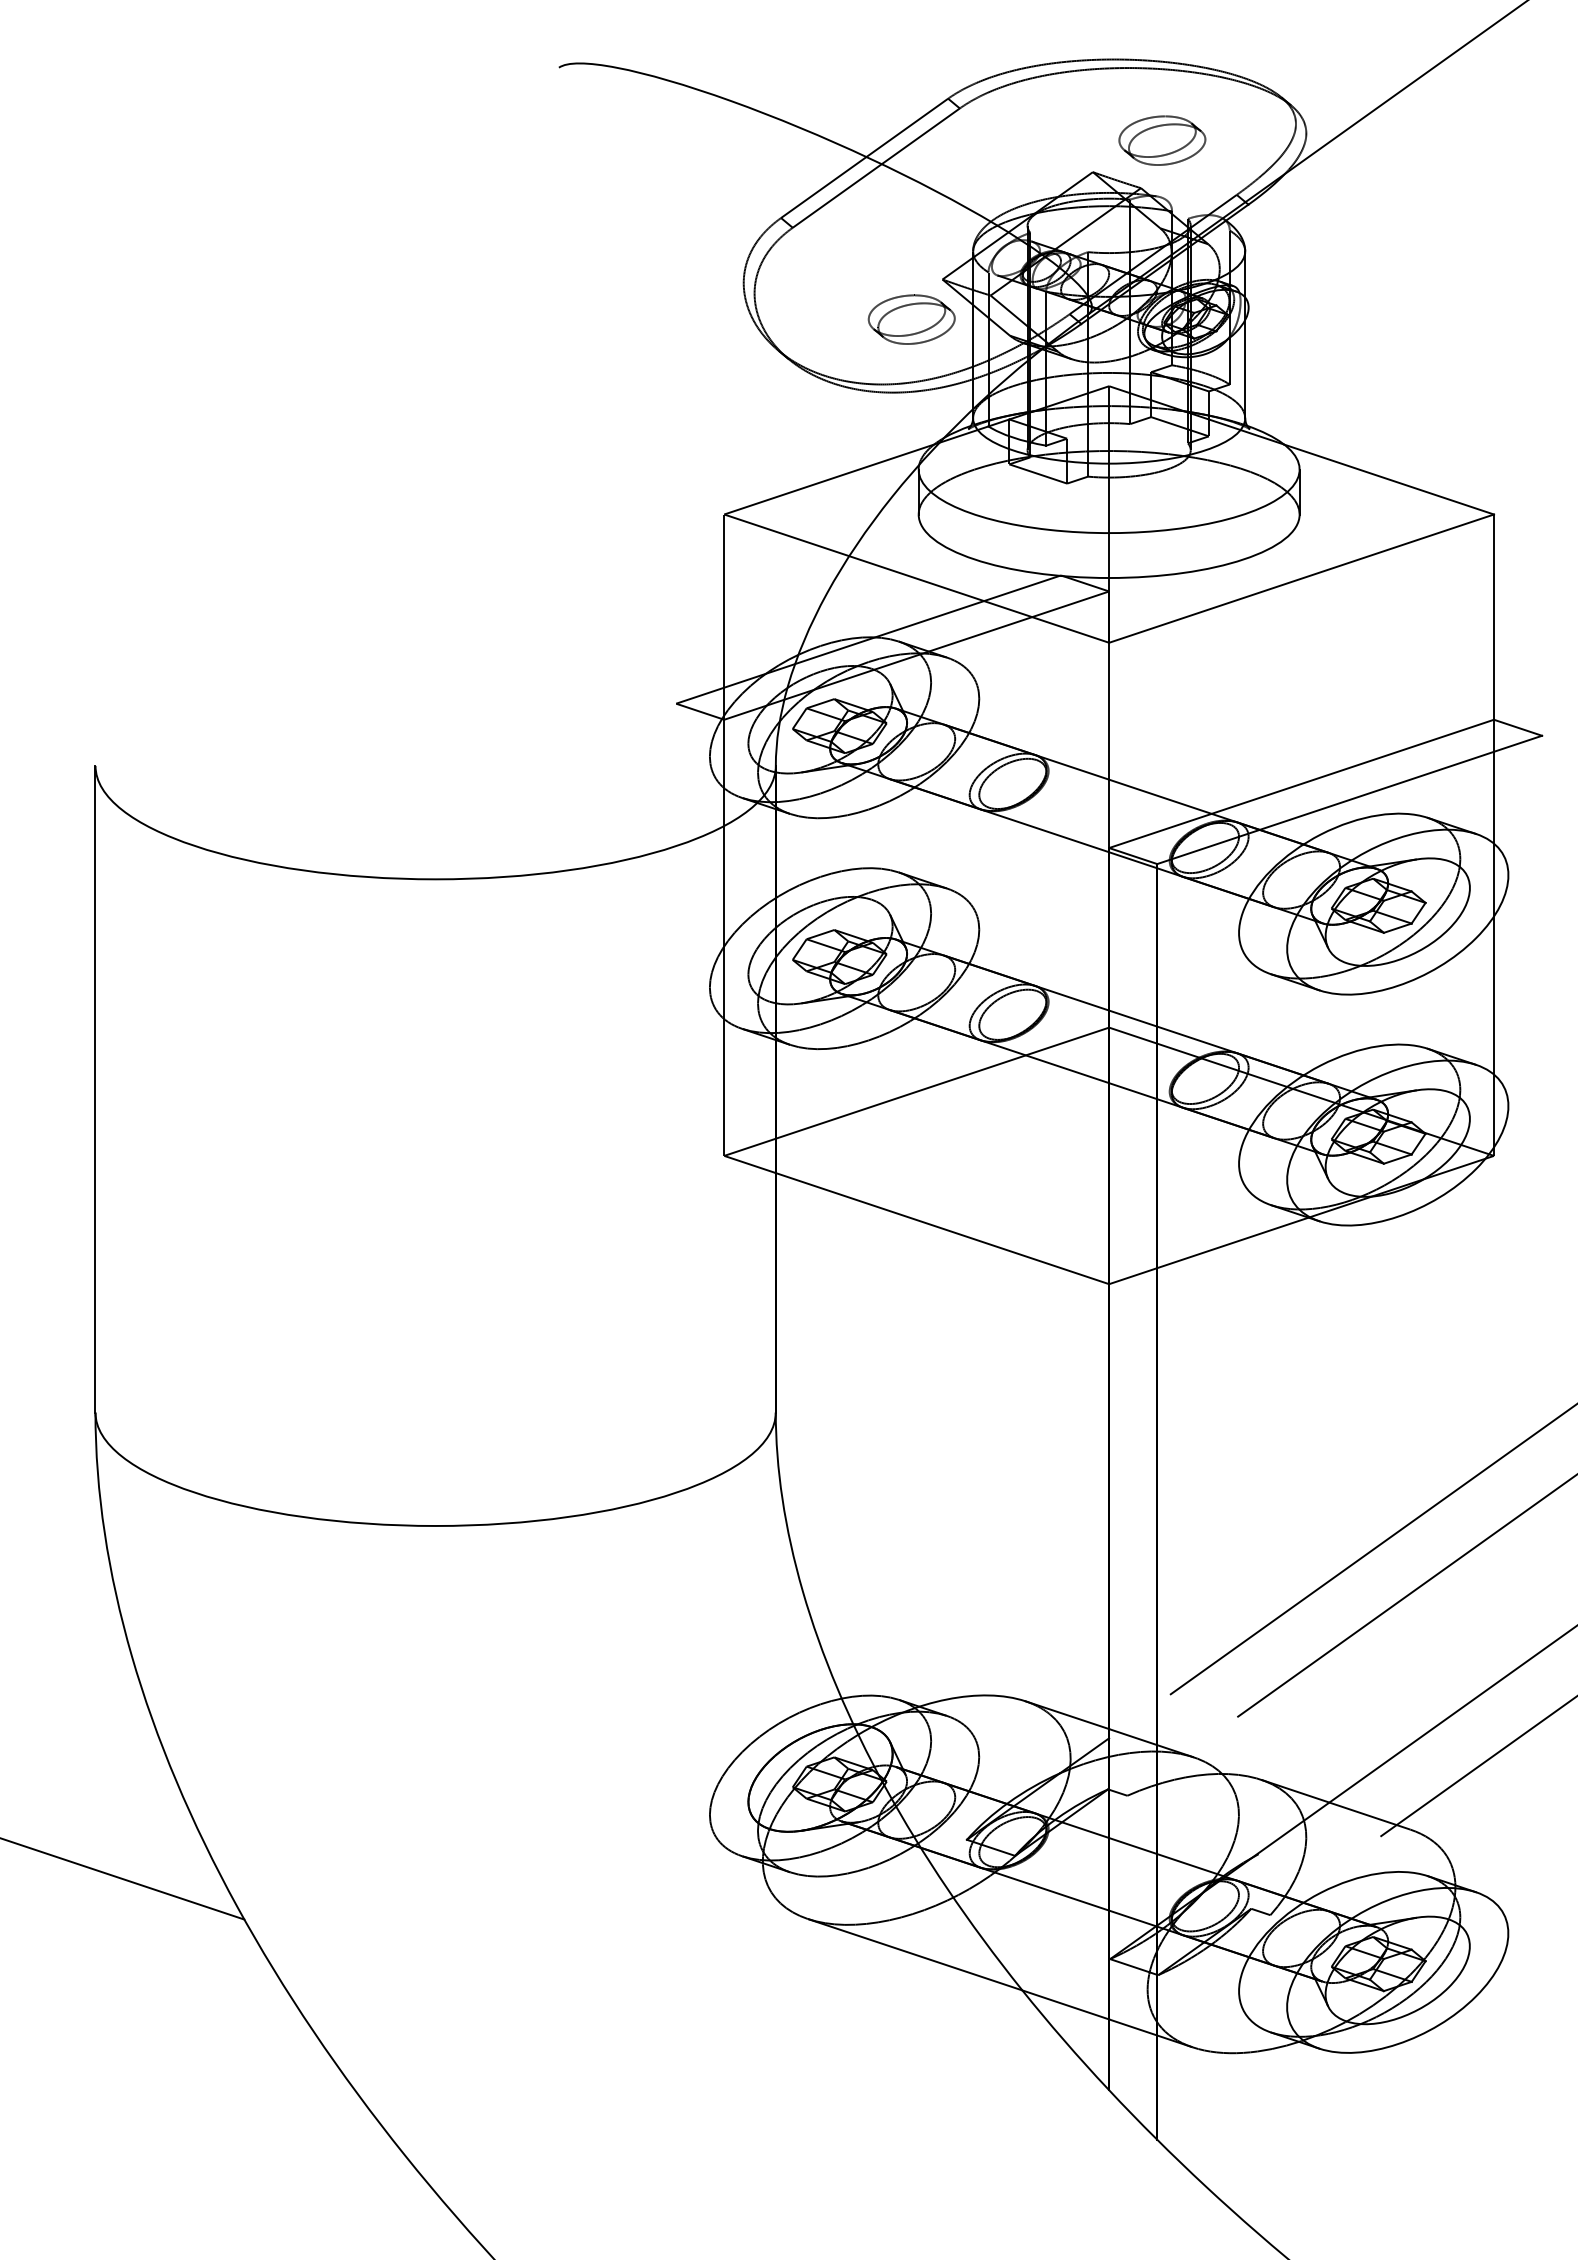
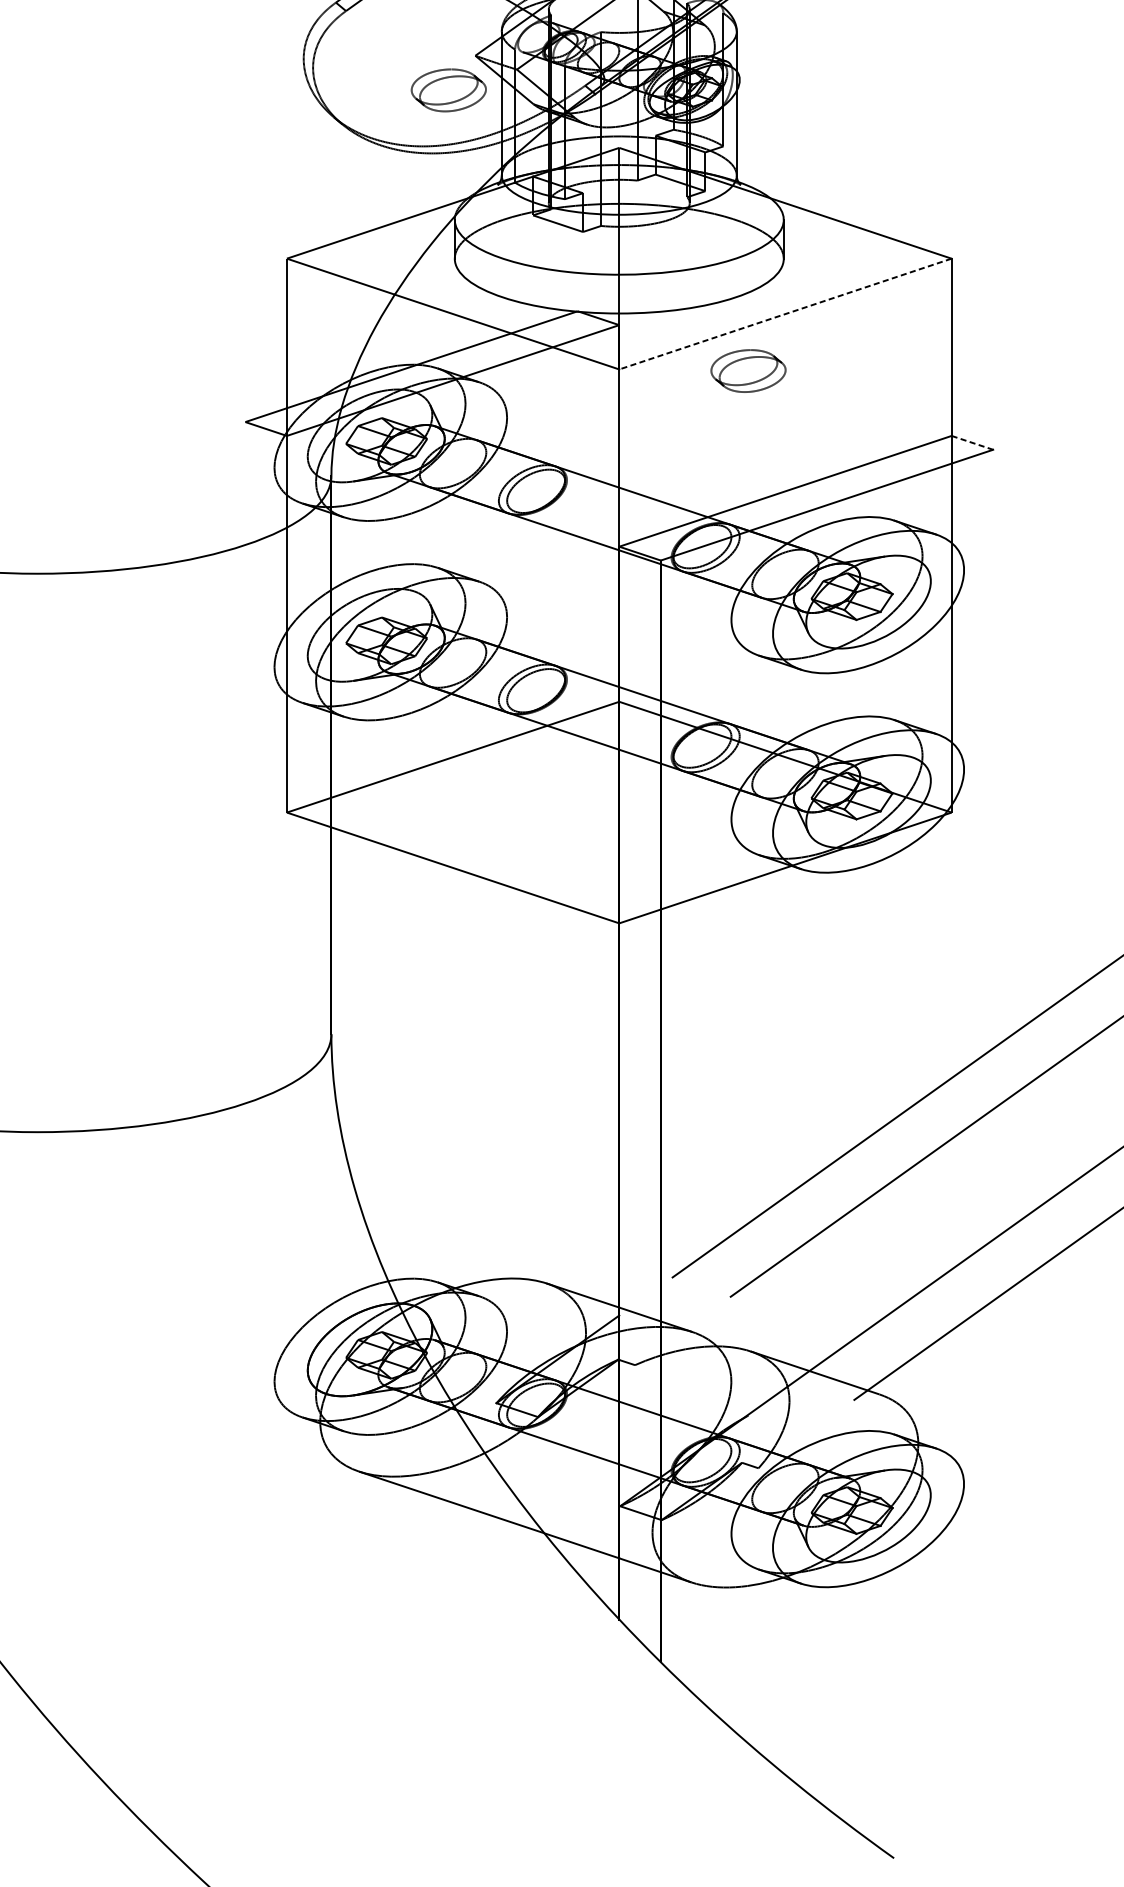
line: (1301, 578) -> (785, 313), solid -> dashed
part: (1258, 644) -> (748, 370), added
line: (1518, 727) -> (972, 442), solid -> dashed

